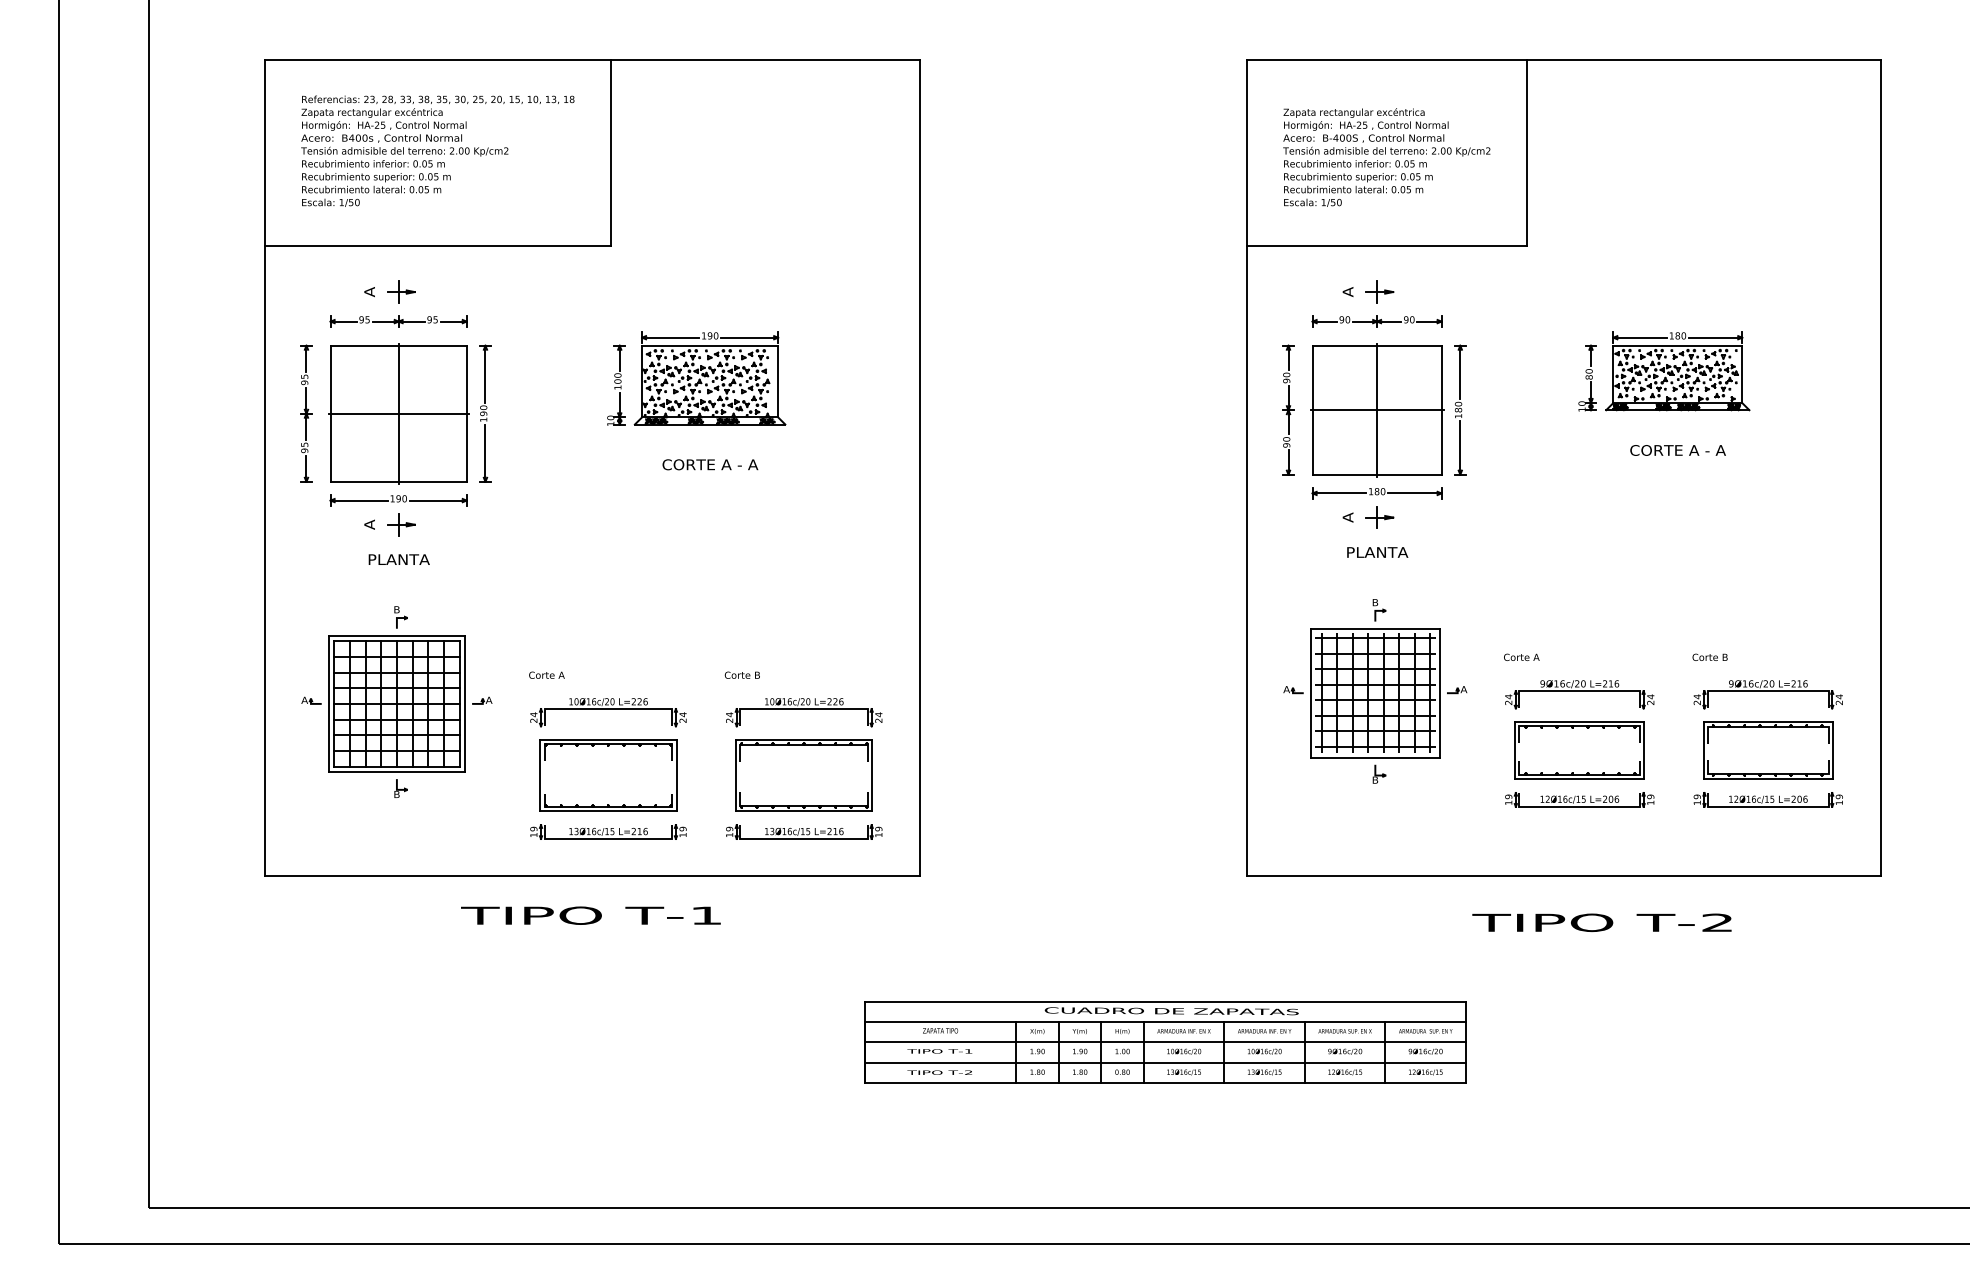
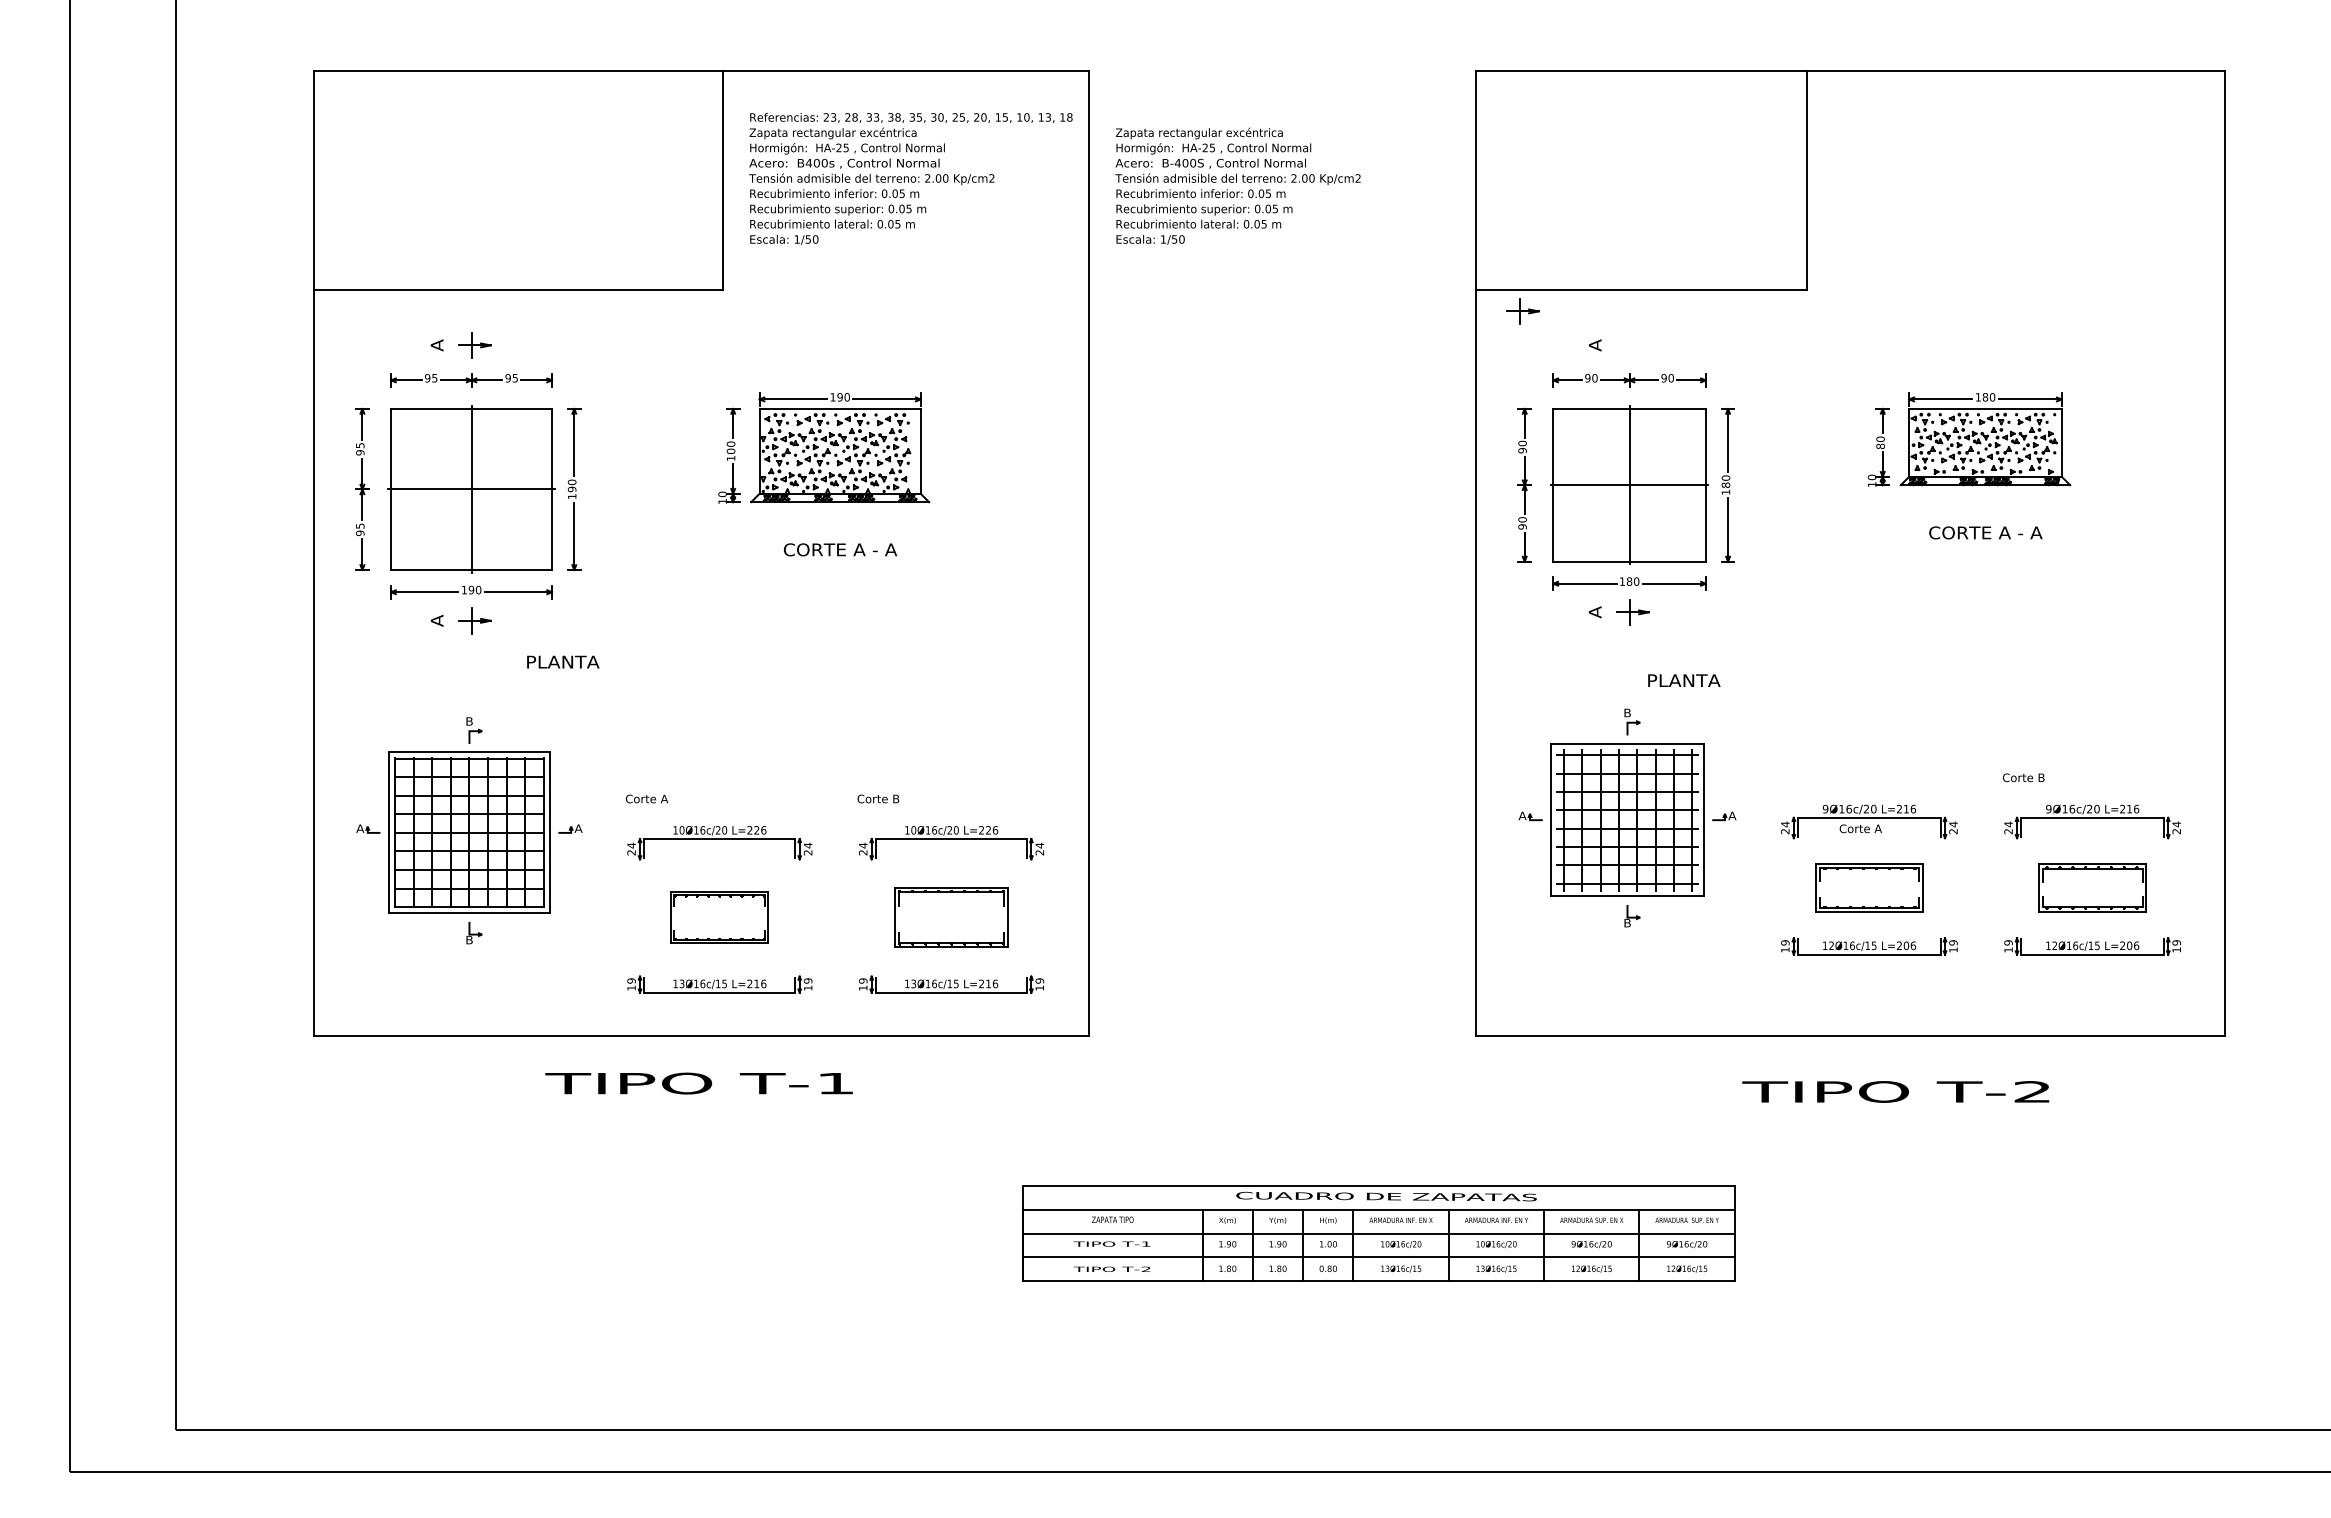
text: (437, 151) -> (910, 178), moved
text: (1386, 156) -> (1237, 185), moved
part: (1379, 292) -> (1522, 311), moved
text: (1377, 552) -> (1684, 680), moved
text: (399, 559) -> (563, 661), moved
text: (1521, 657) -> (1860, 828), moved
part: (1579, 750) -> (1869, 887), size x0.7
part: (1768, 750) -> (2092, 887), size x0.7
part: (608, 775) -> (719, 917), size x0.6
part: (804, 775) -> (951, 917), size x0.7

